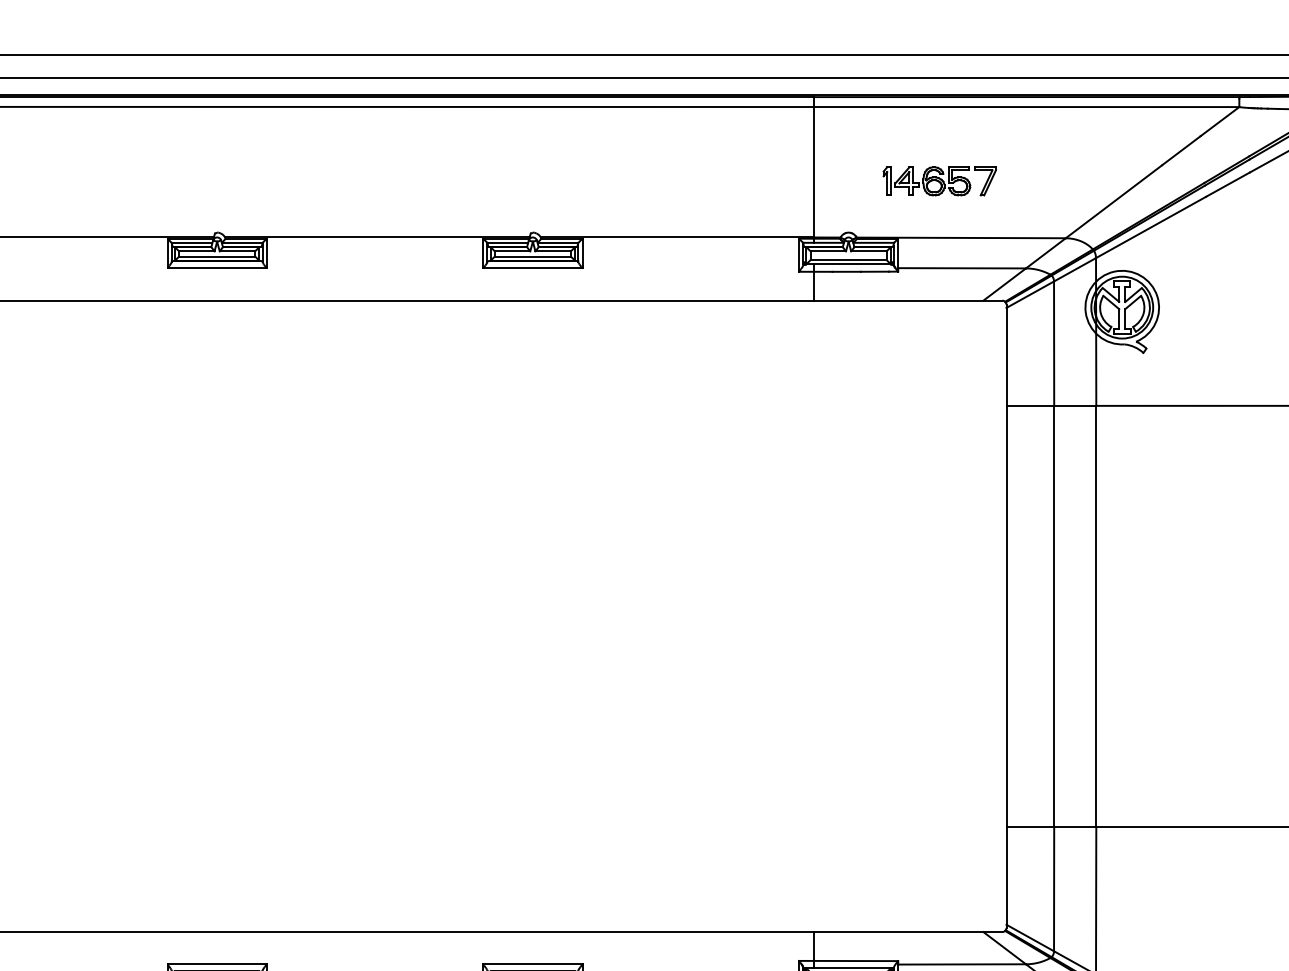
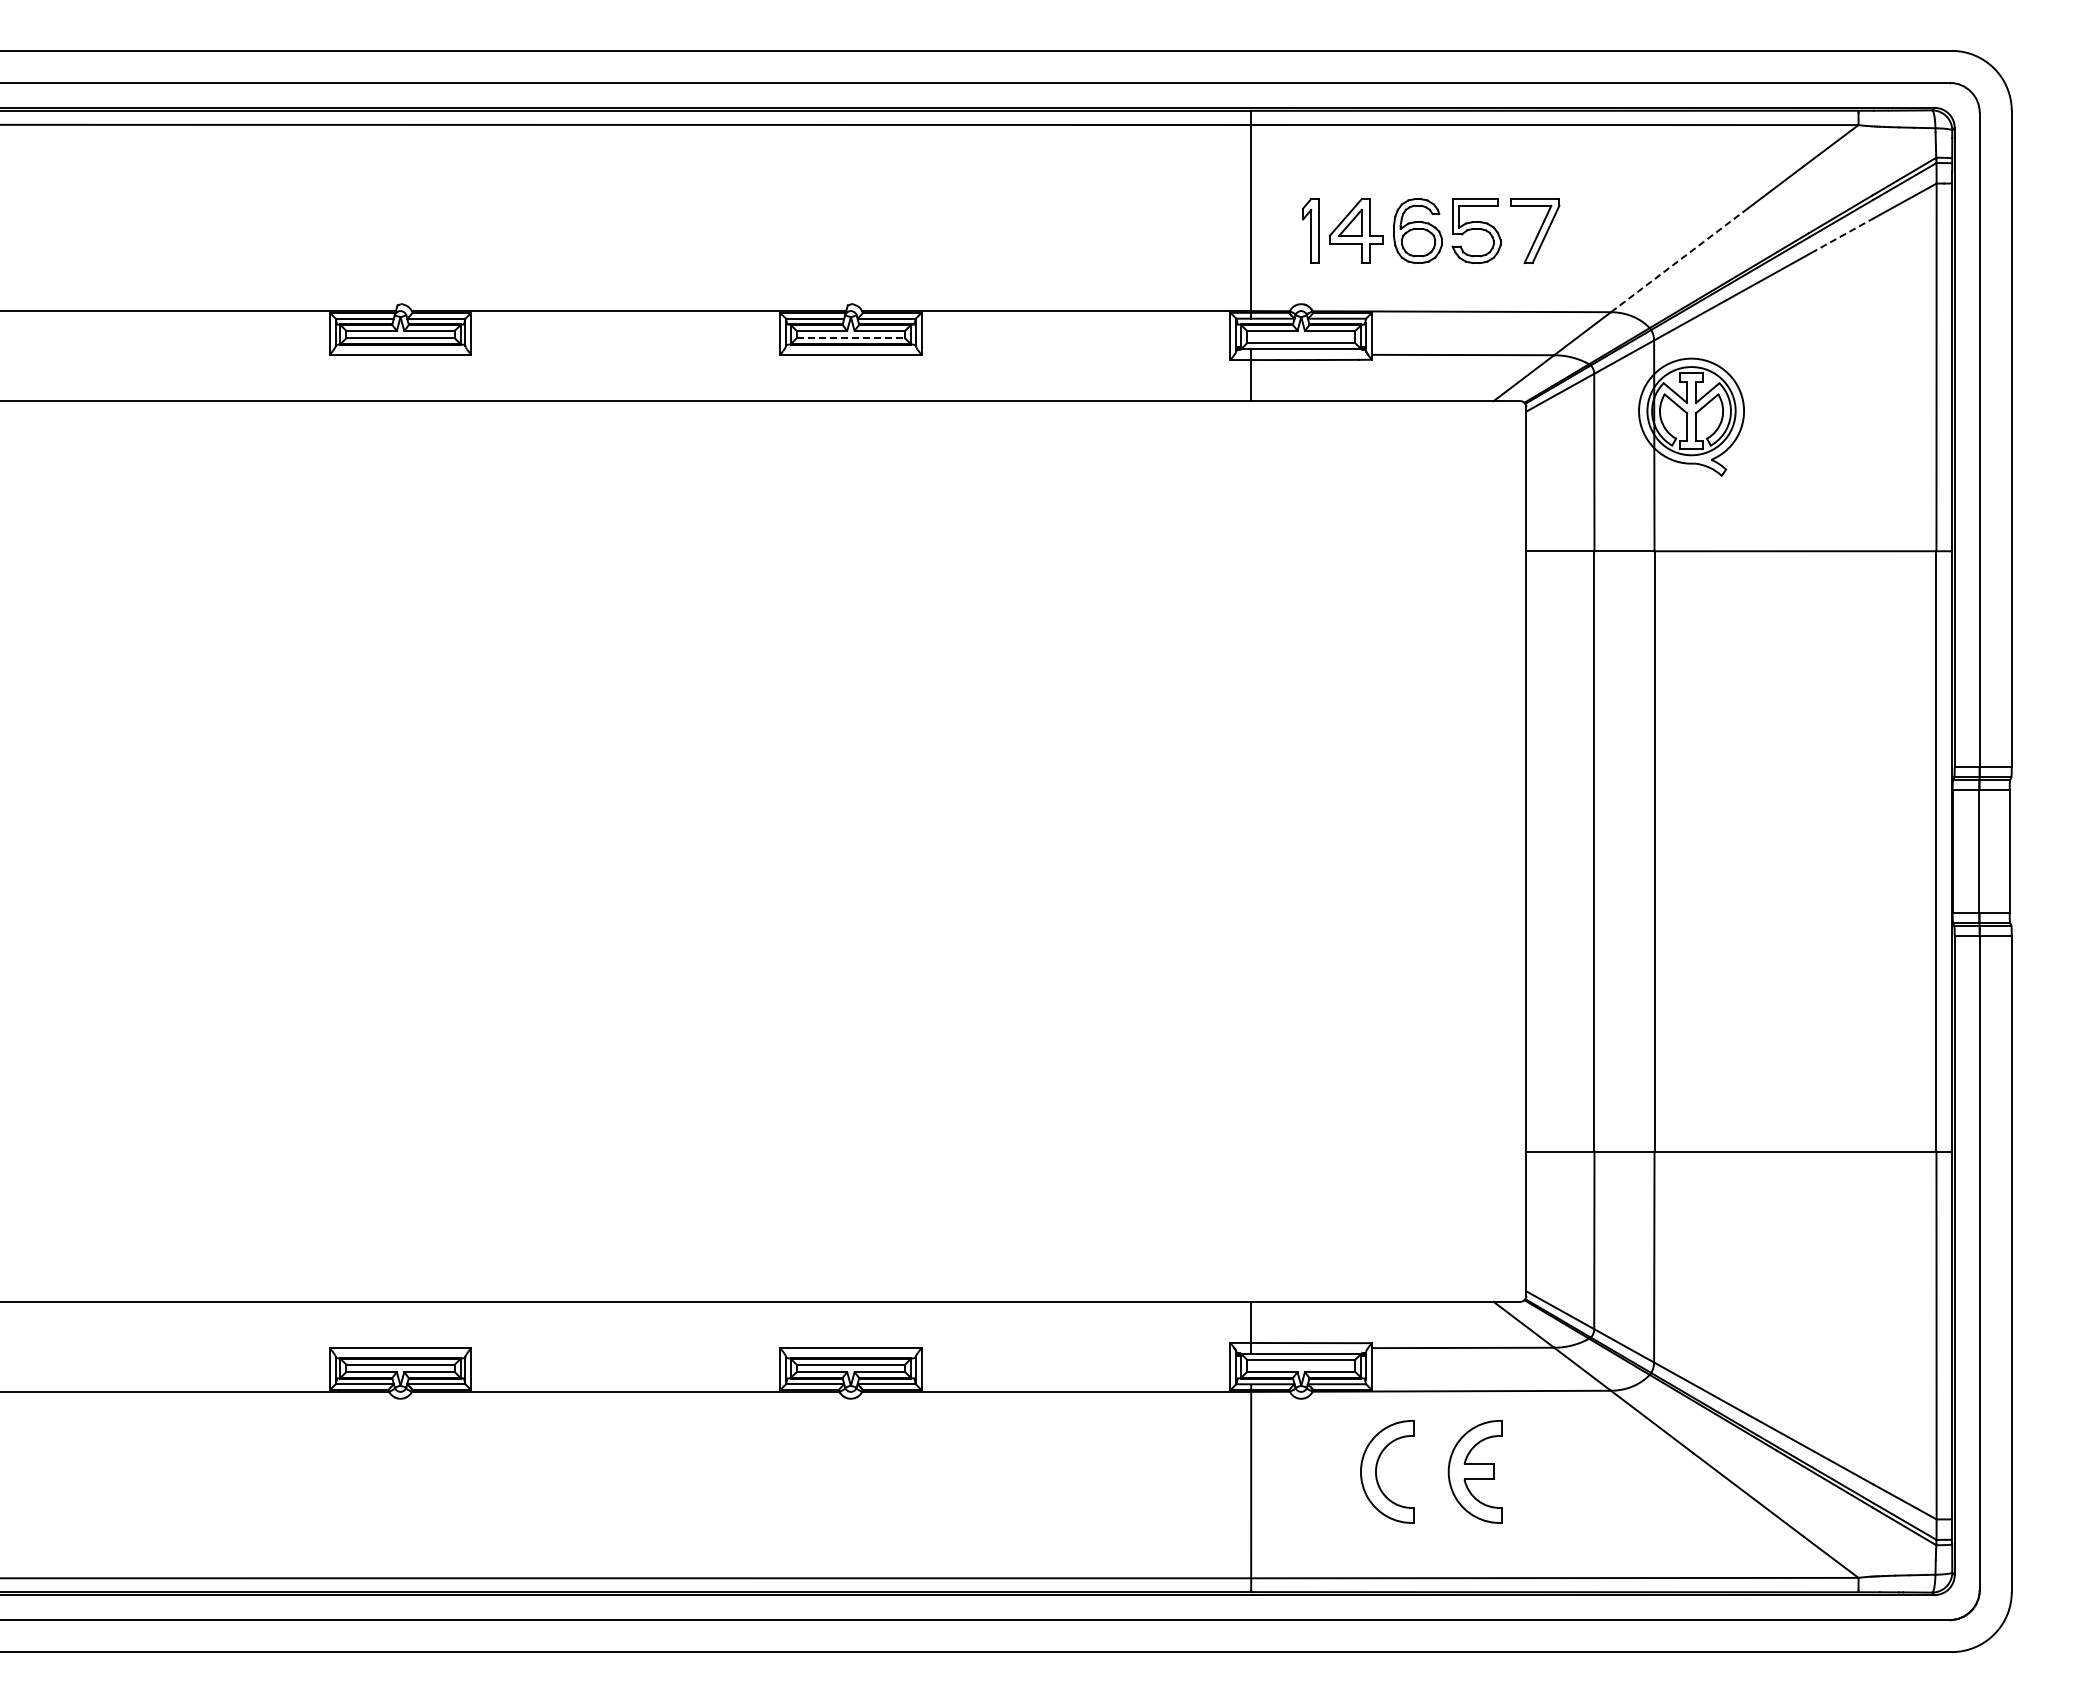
part: (939, 180) -> (1431, 230), size x1.6
line: (1228, 184) -> (1842, 235), solid -> dashed
line: (1114, 201) -> (1680, 259), solid -> dashed
line: (533, 256) -> (851, 338), solid -> dashed

